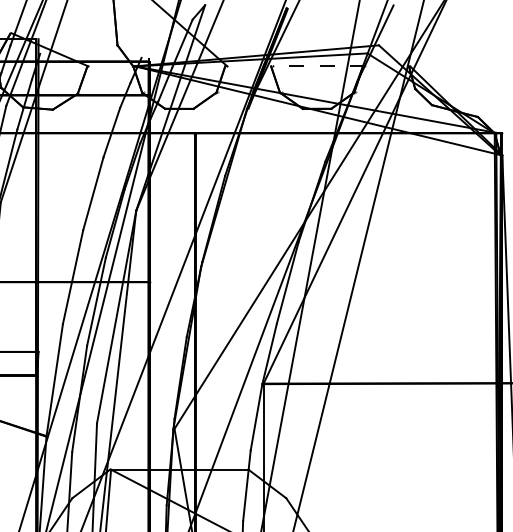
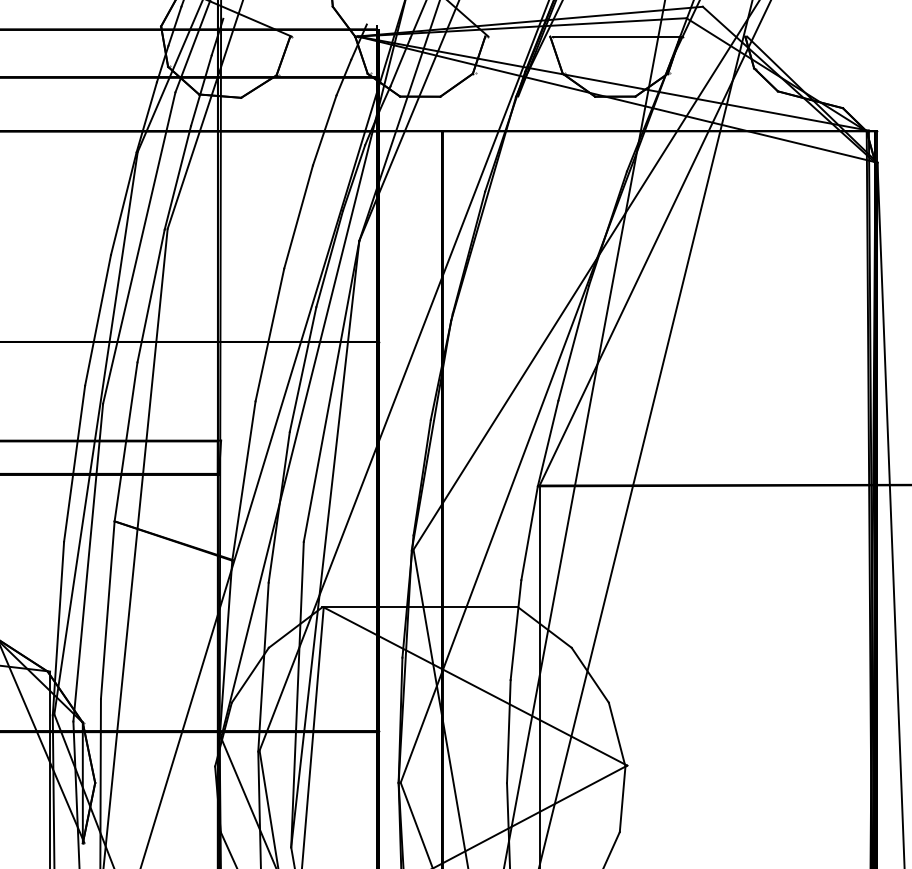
line: (318, 66) -> (617, 36), dashed -> solid

